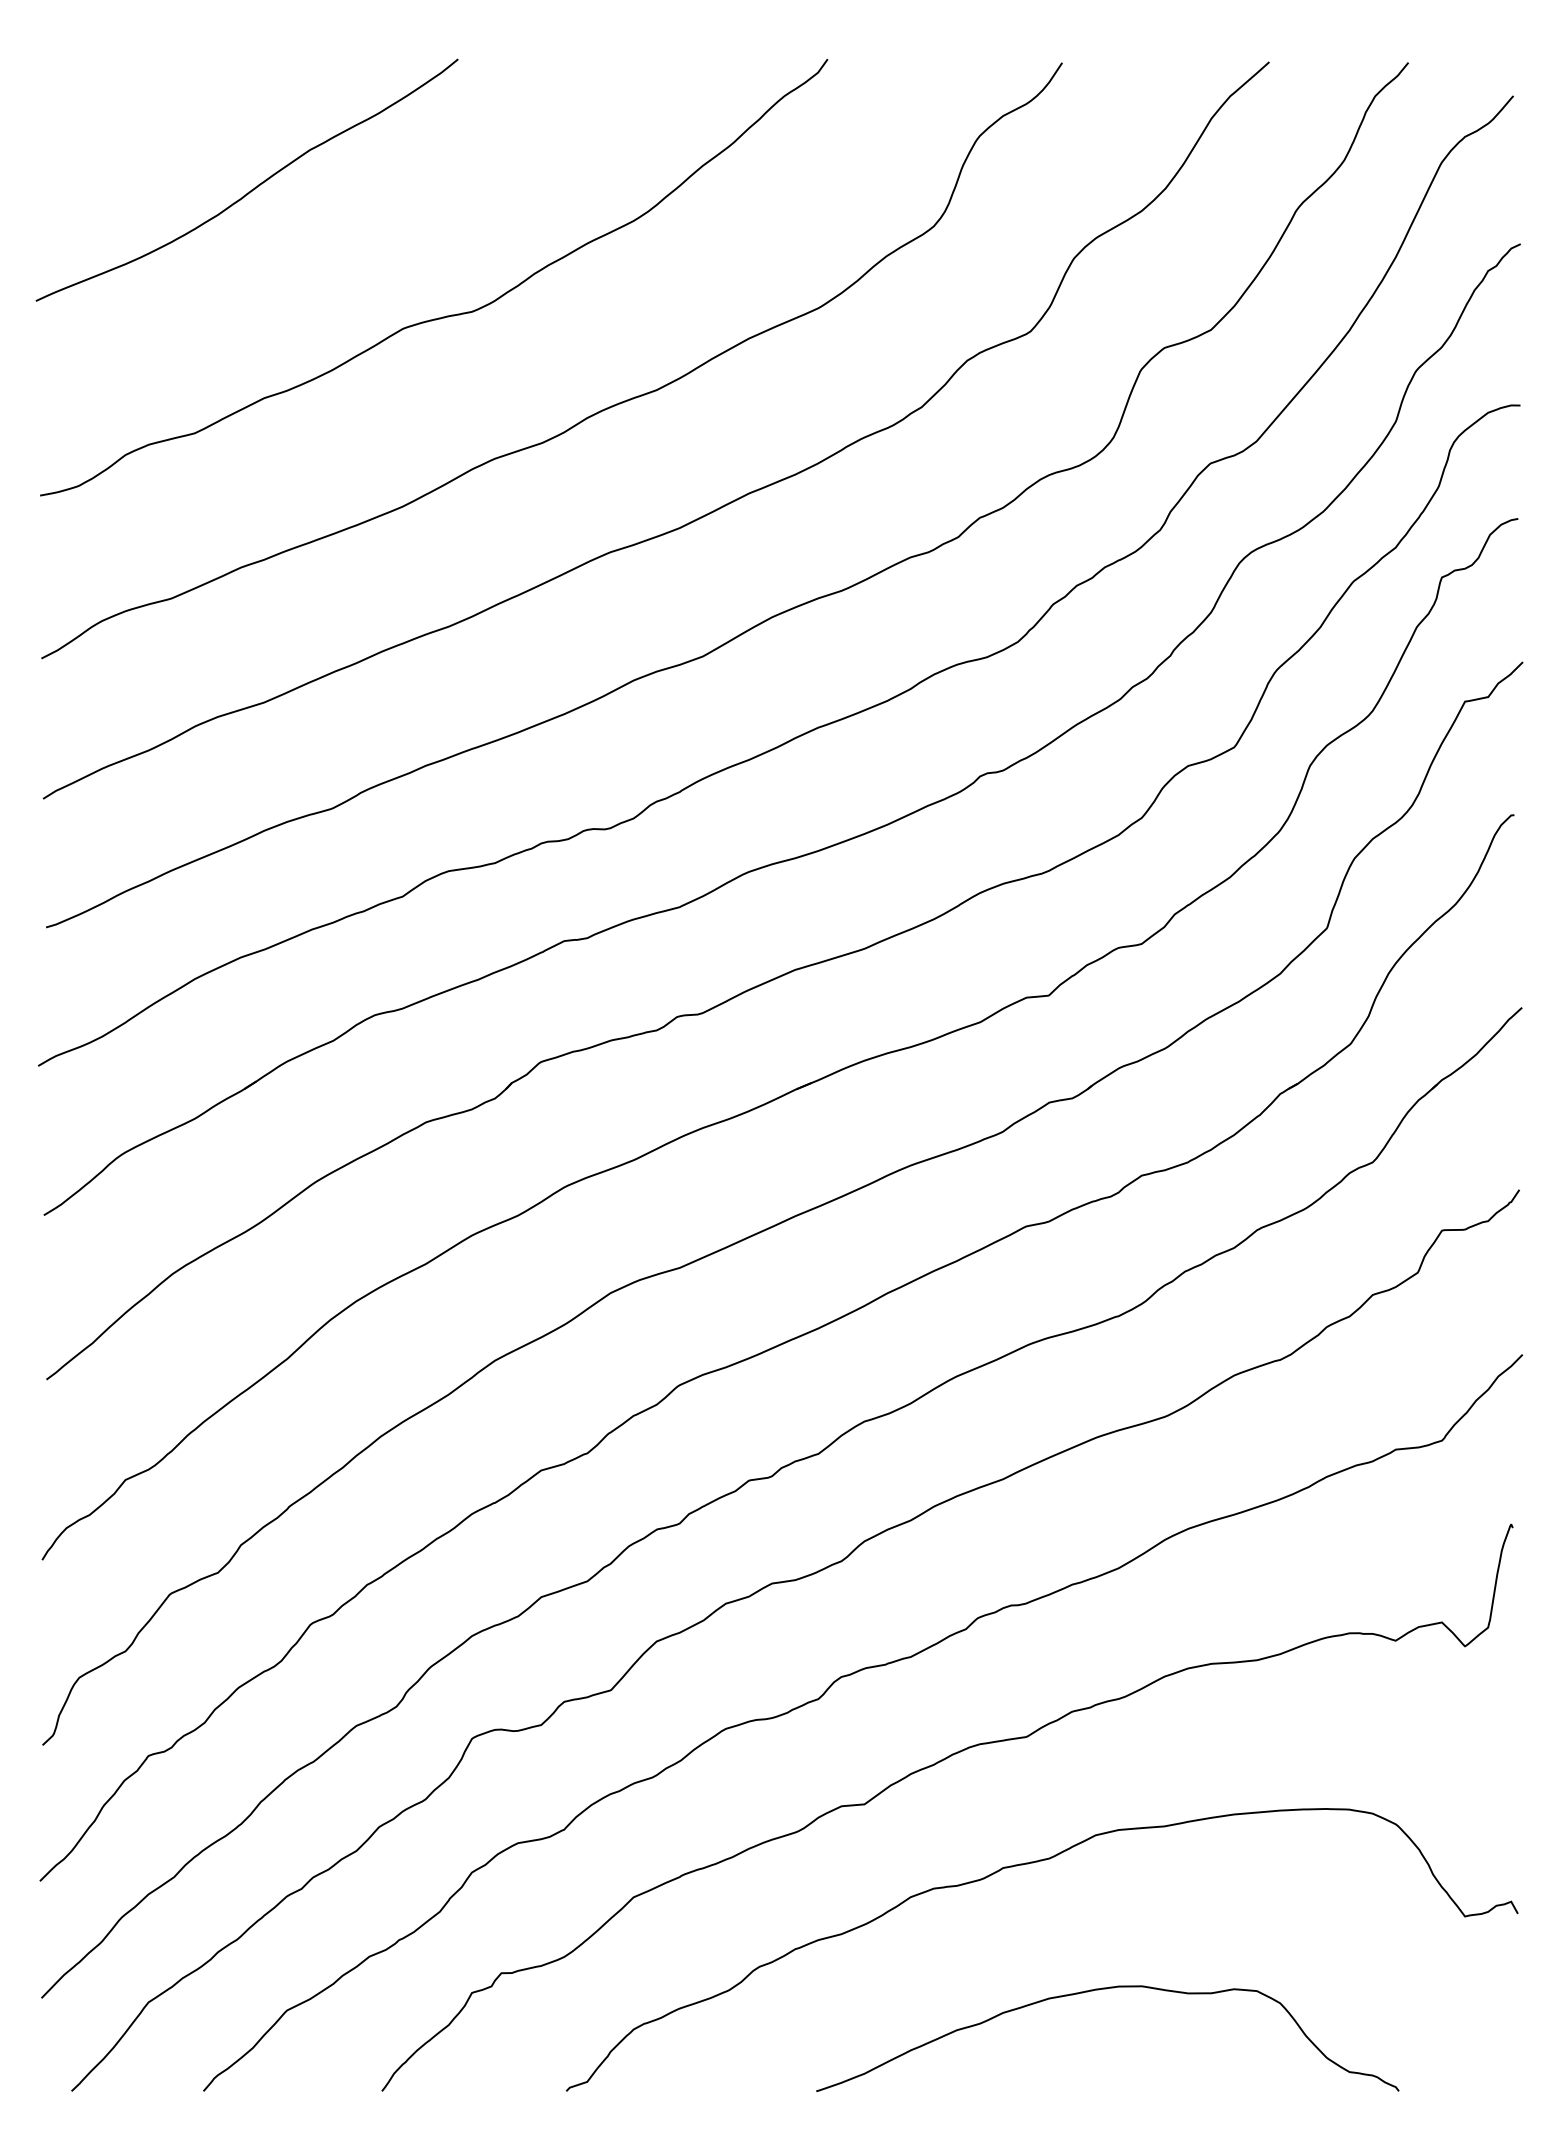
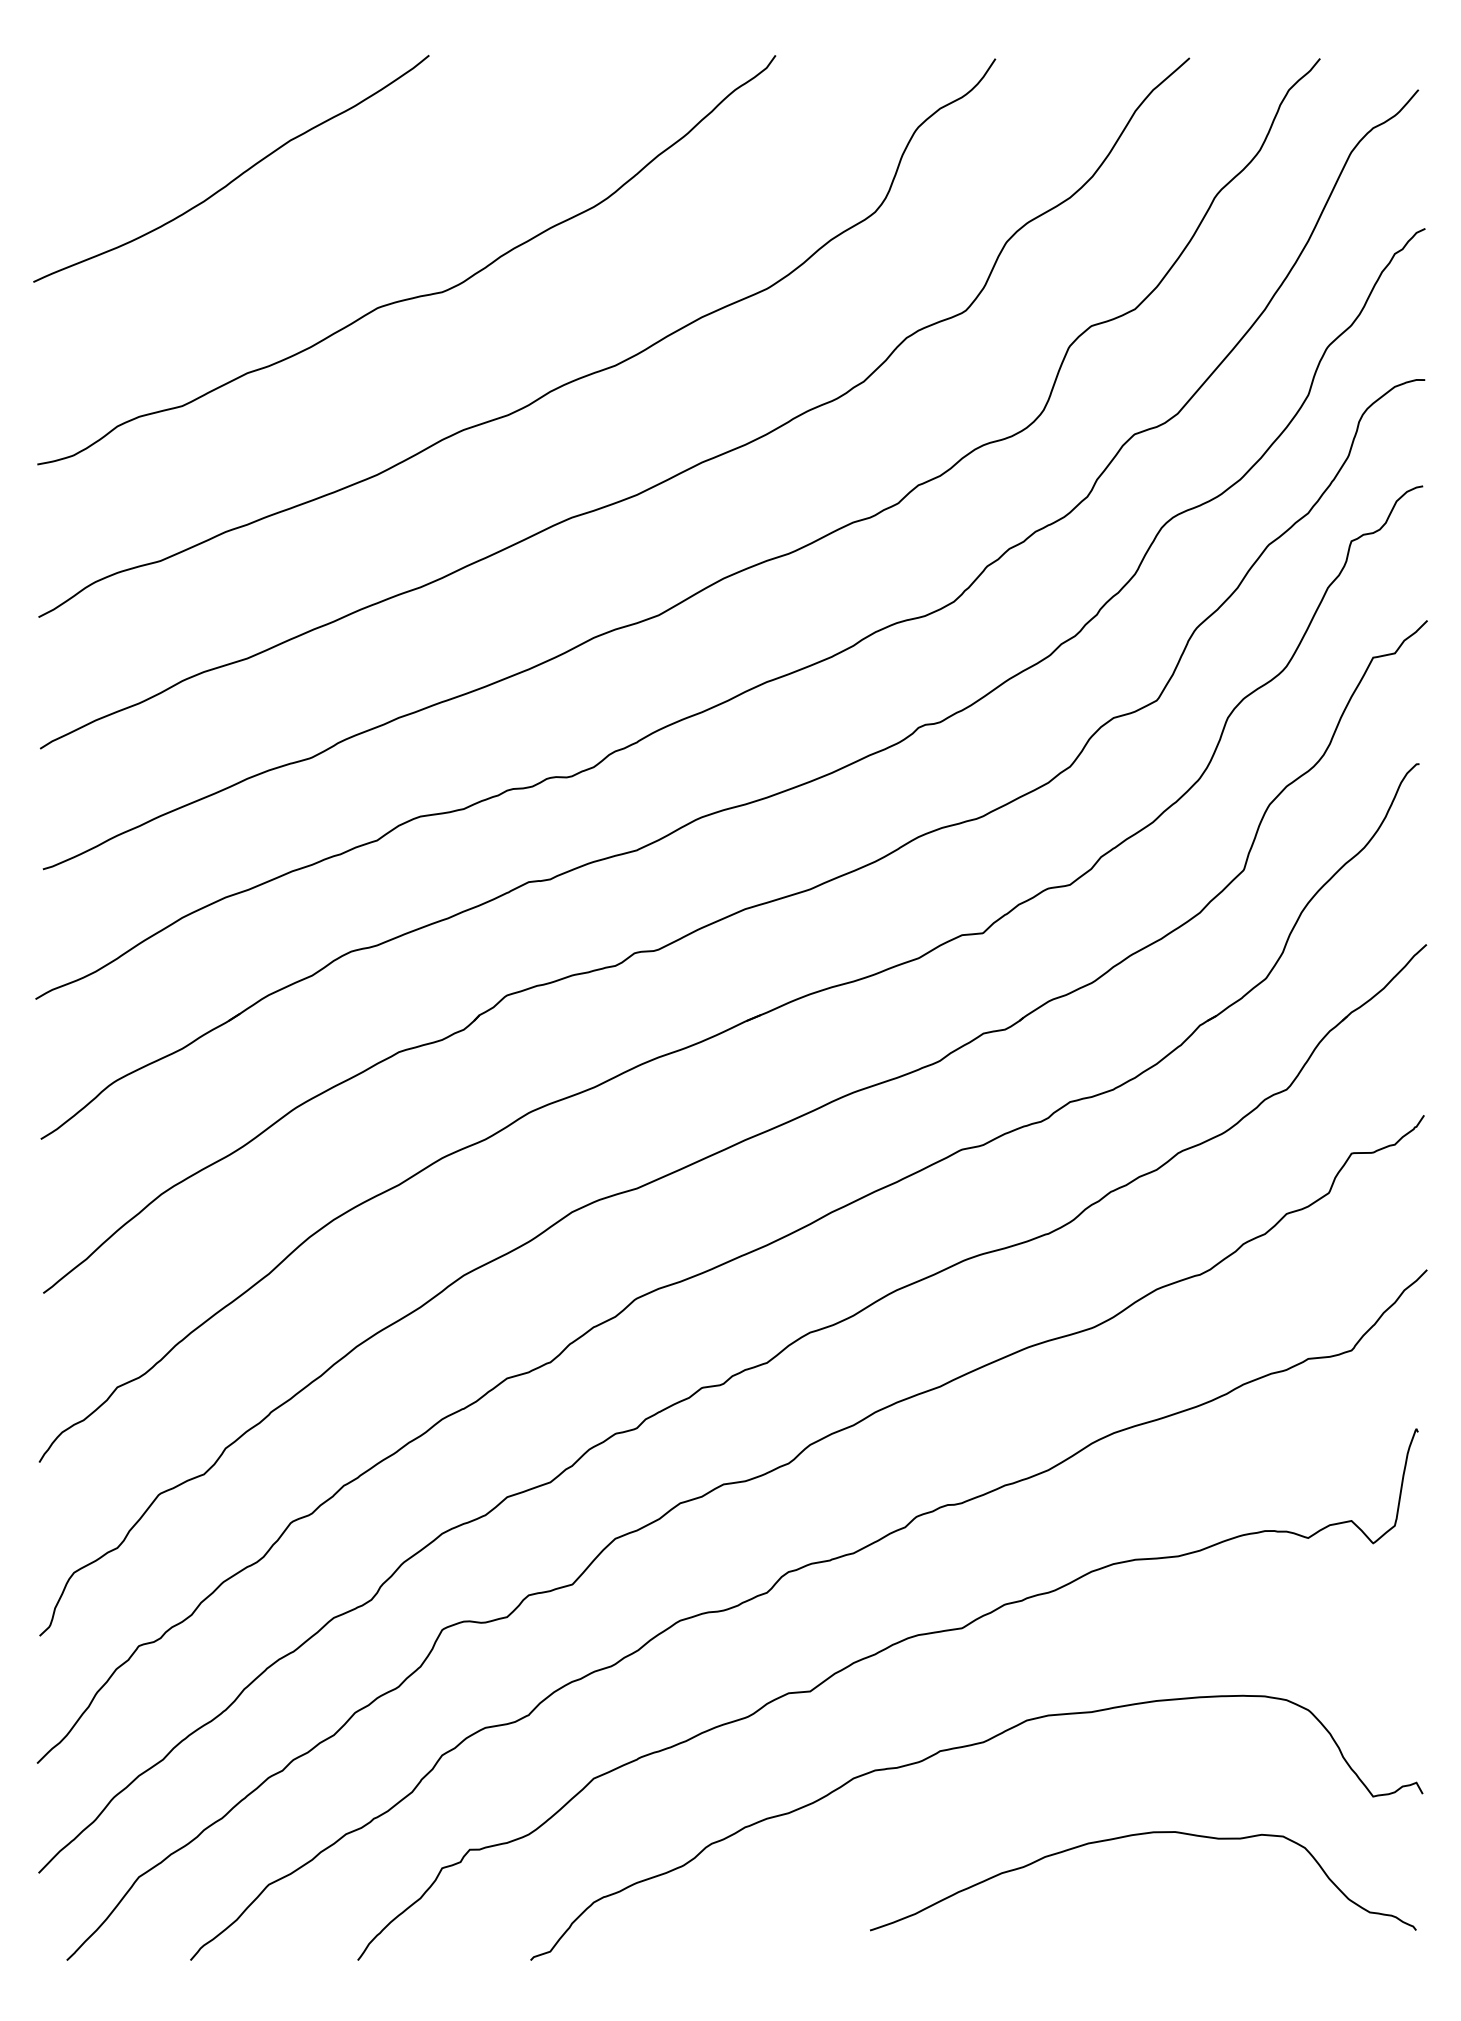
curve: (1099, 1990) -> (1135, 1835), moved

